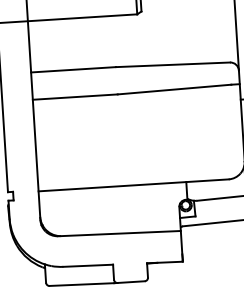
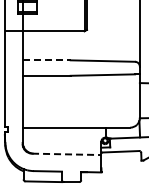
line: (75, 69) -> (47, 60), solid -> dashed
line: (119, 233) -> (66, 154), solid -> dashed

